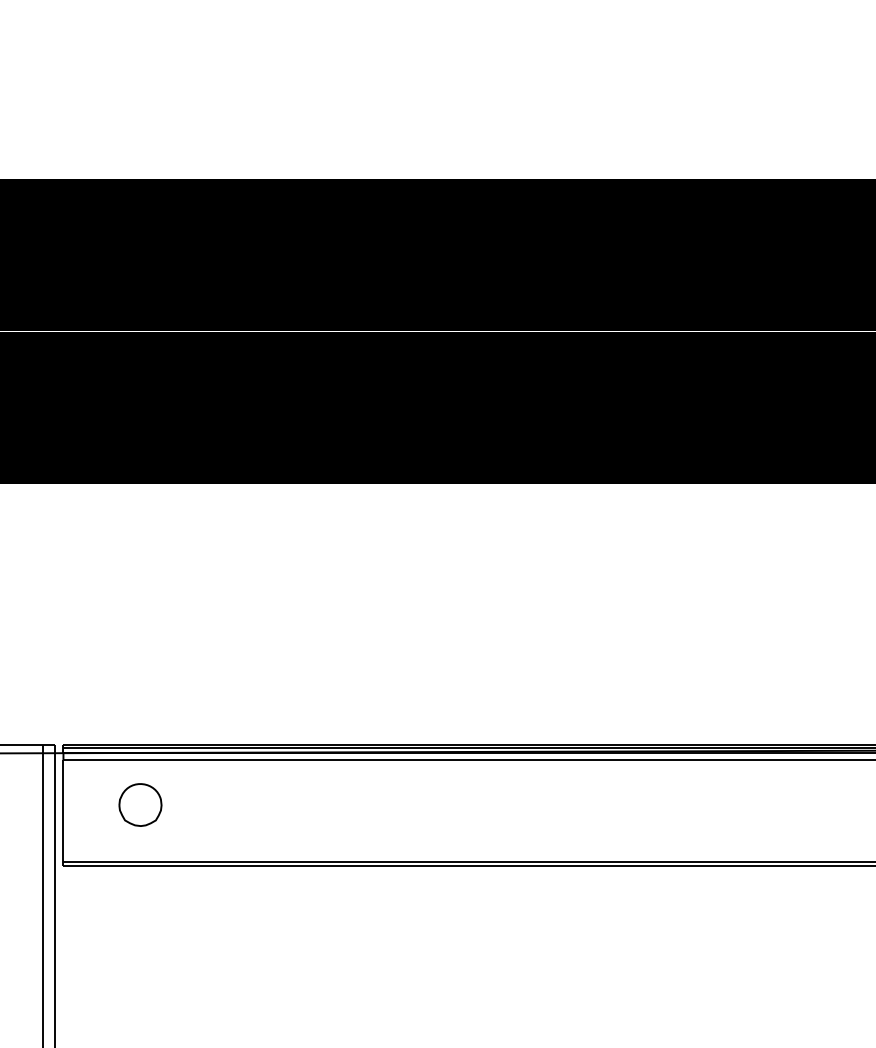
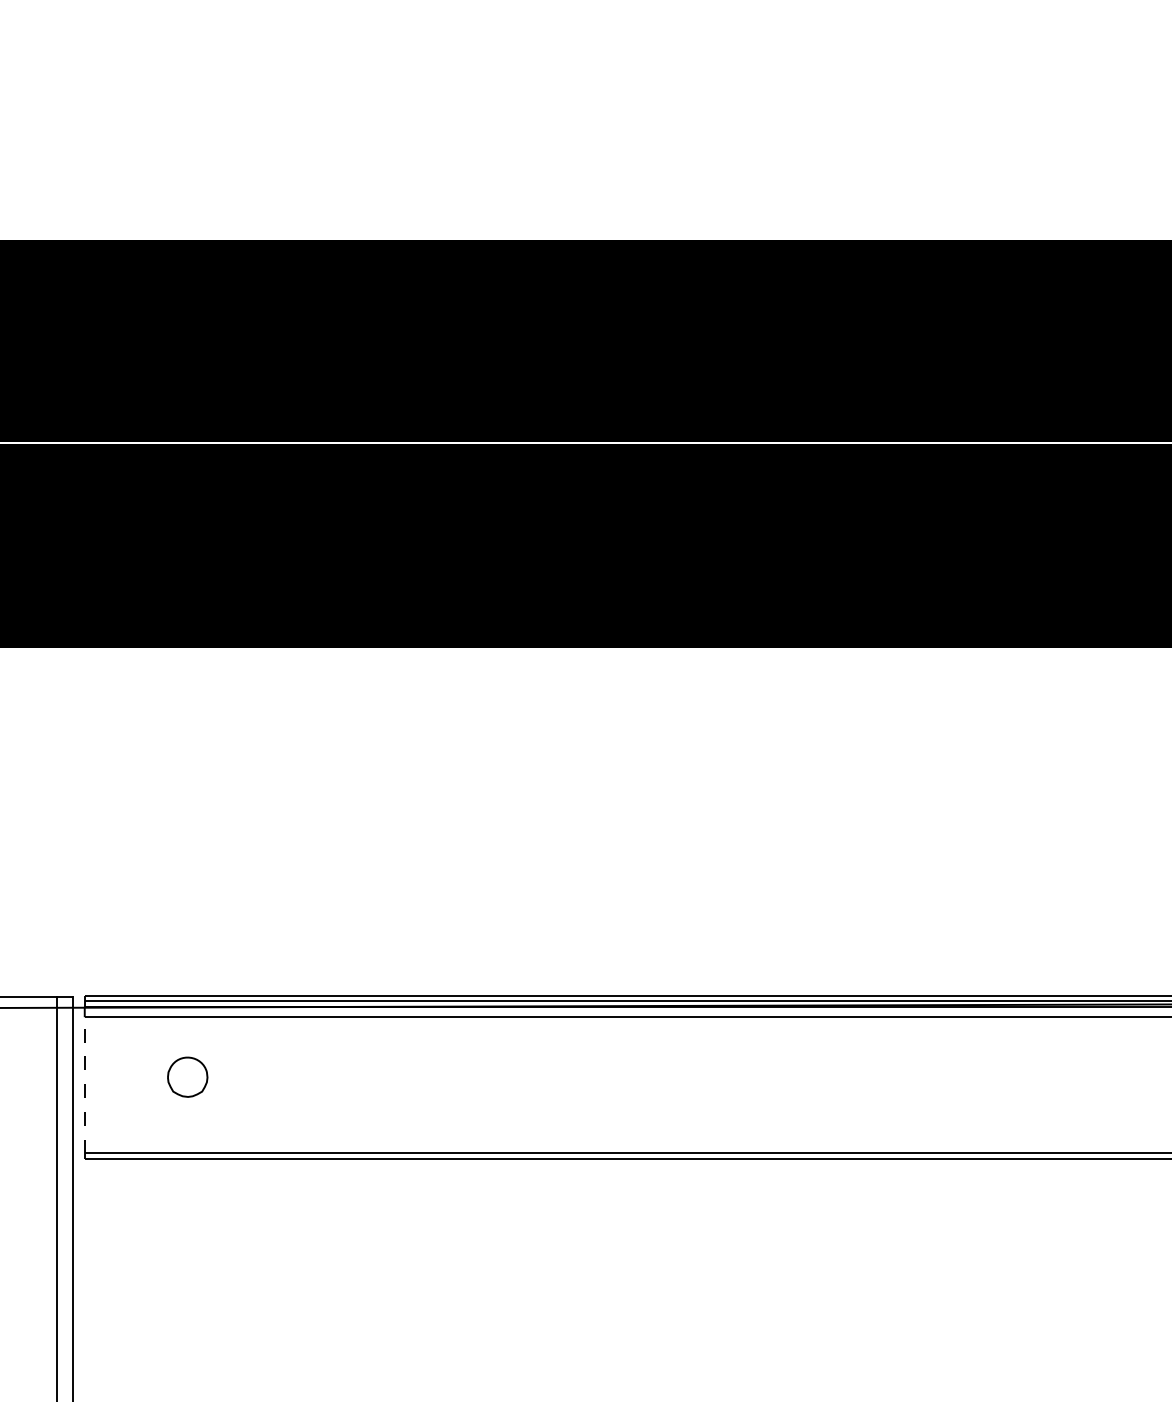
part: (140, 805) -> (187, 1077), size x0.7
line: (63, 810) -> (84, 1084), solid -> dashed

